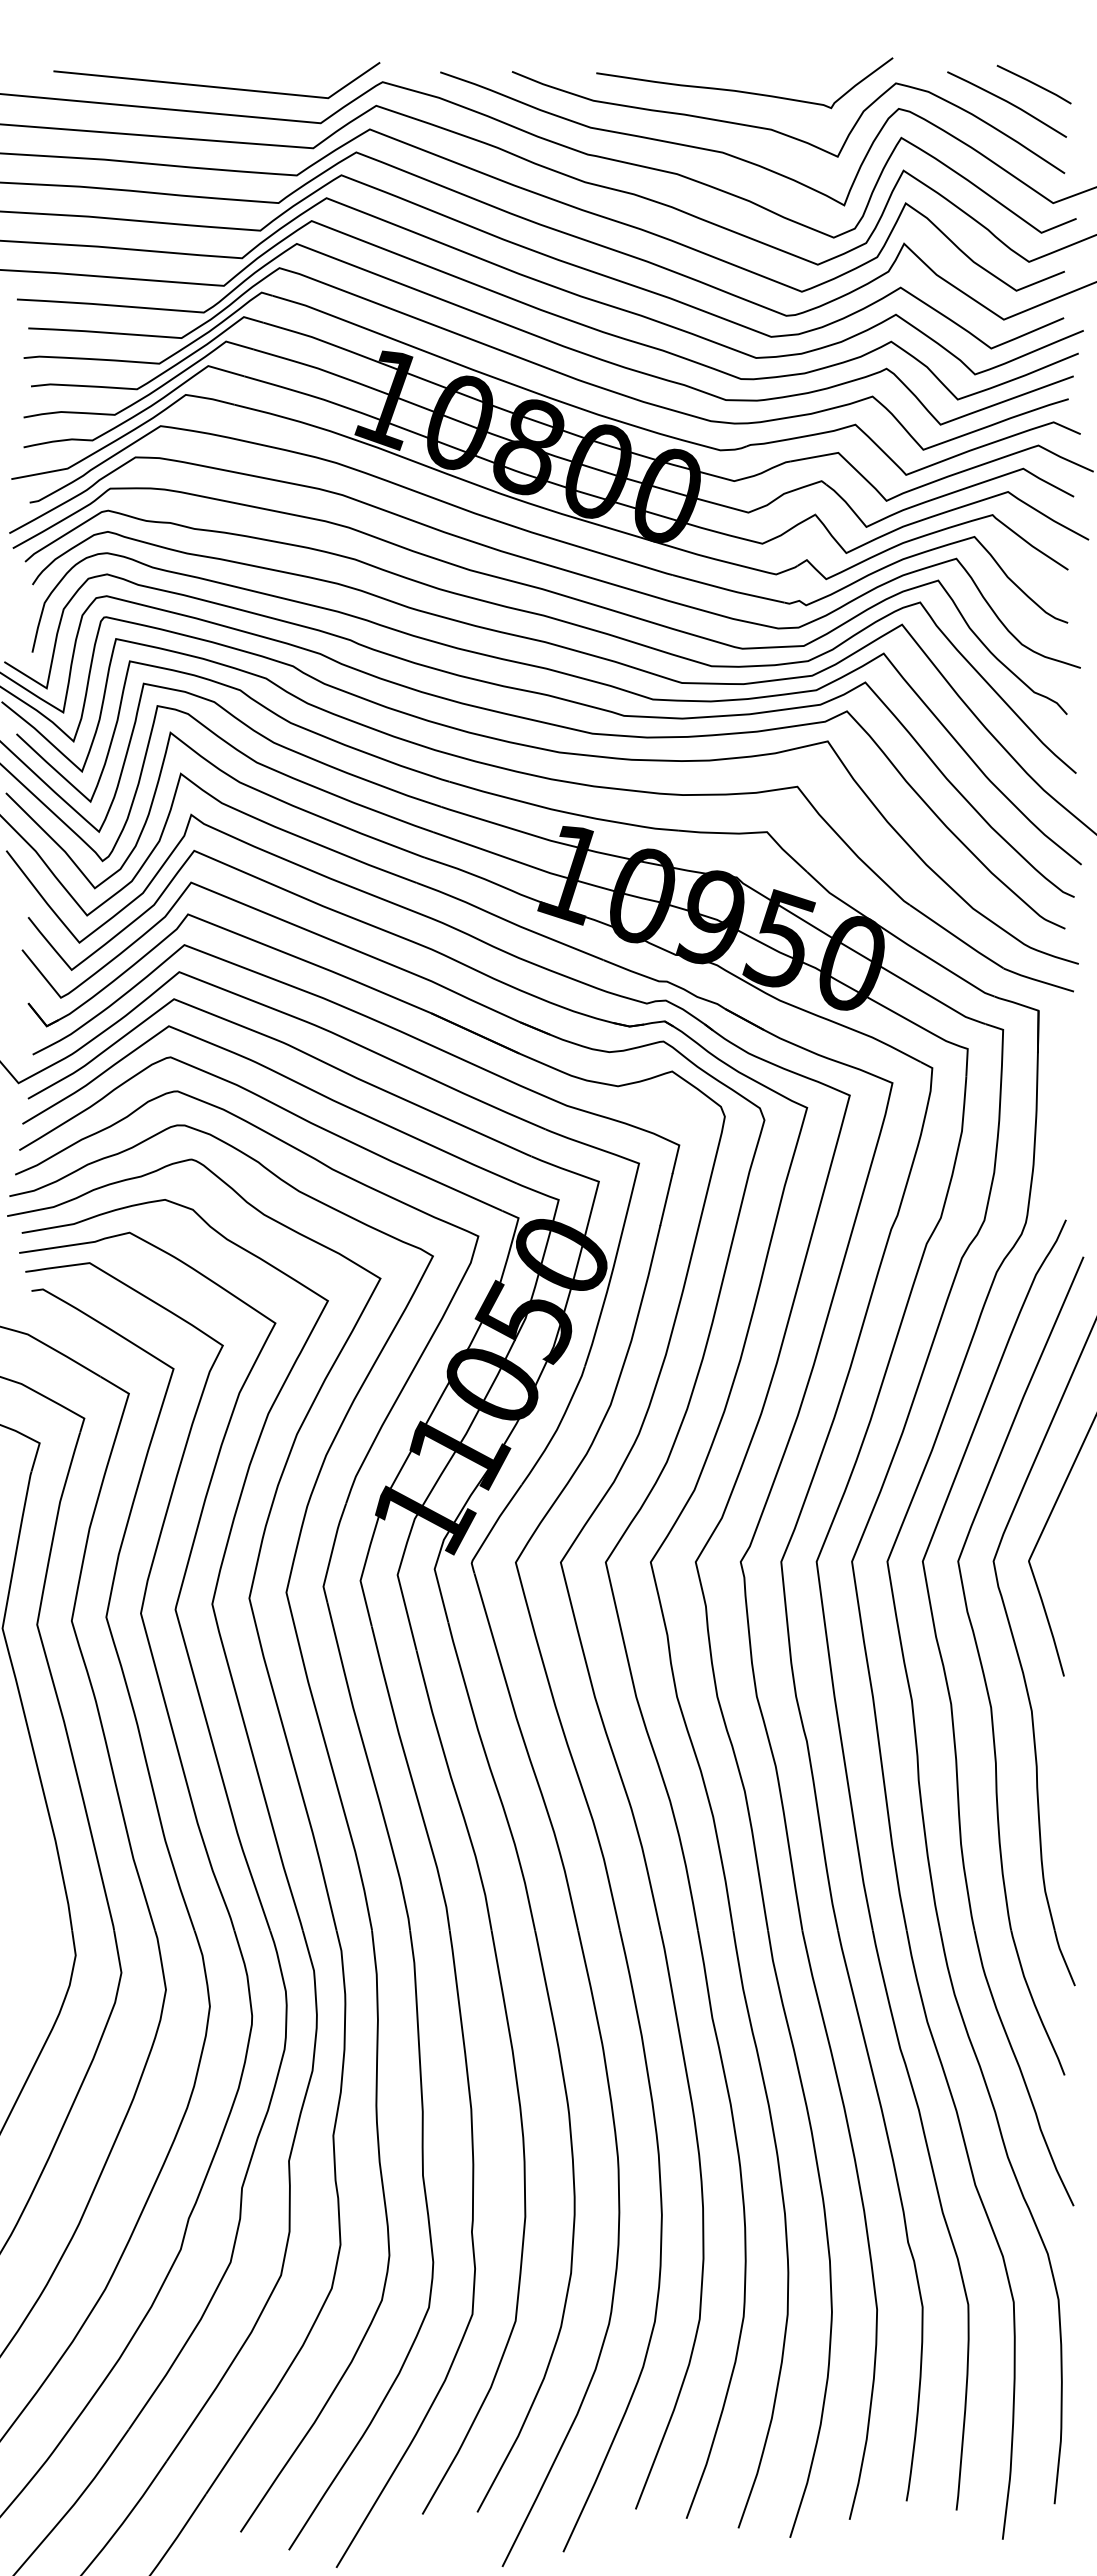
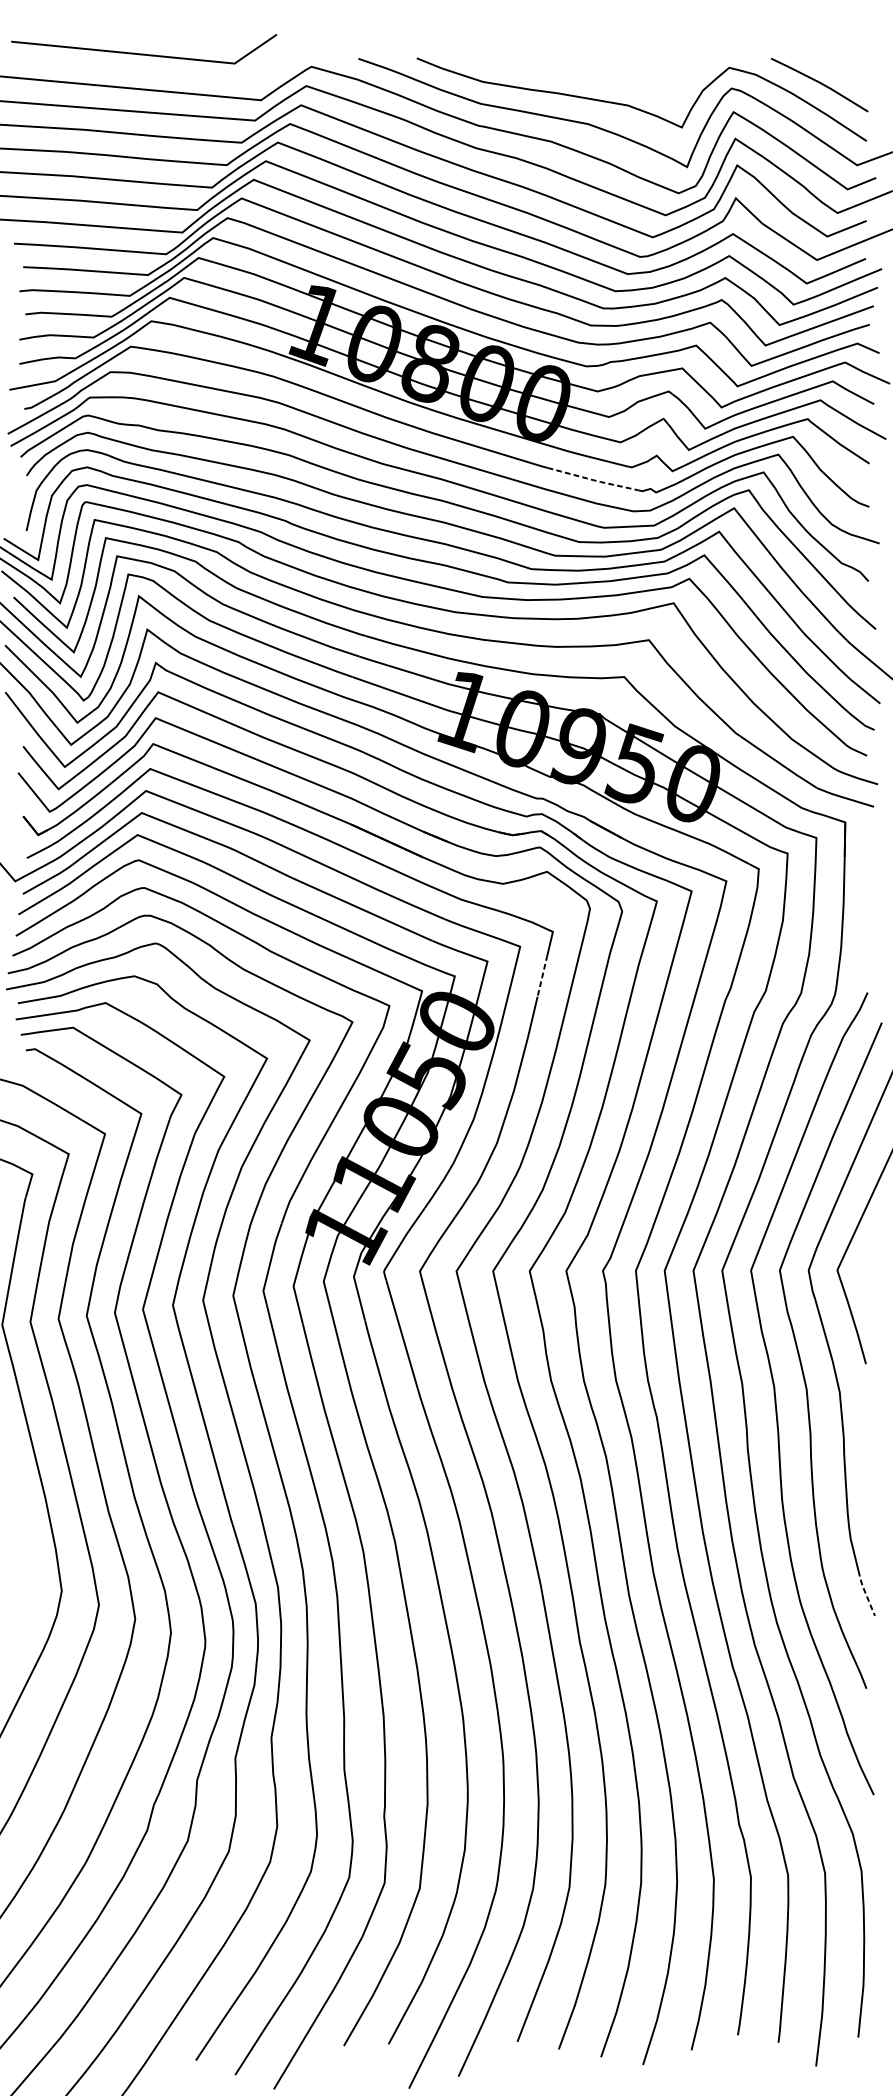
line: (1033, 84) -> (841, 68), removed
line: (216, 86) -> (143, 54), moved
curve: (744, 91) -> (605, 74), removed
line: (729, 590) -> (593, 480), solid -> dashed
line: (666, 1200) -> (542, 976), solid -> dashed
line: (1063, 1957) -> (865, 1592), solid -> dashed

